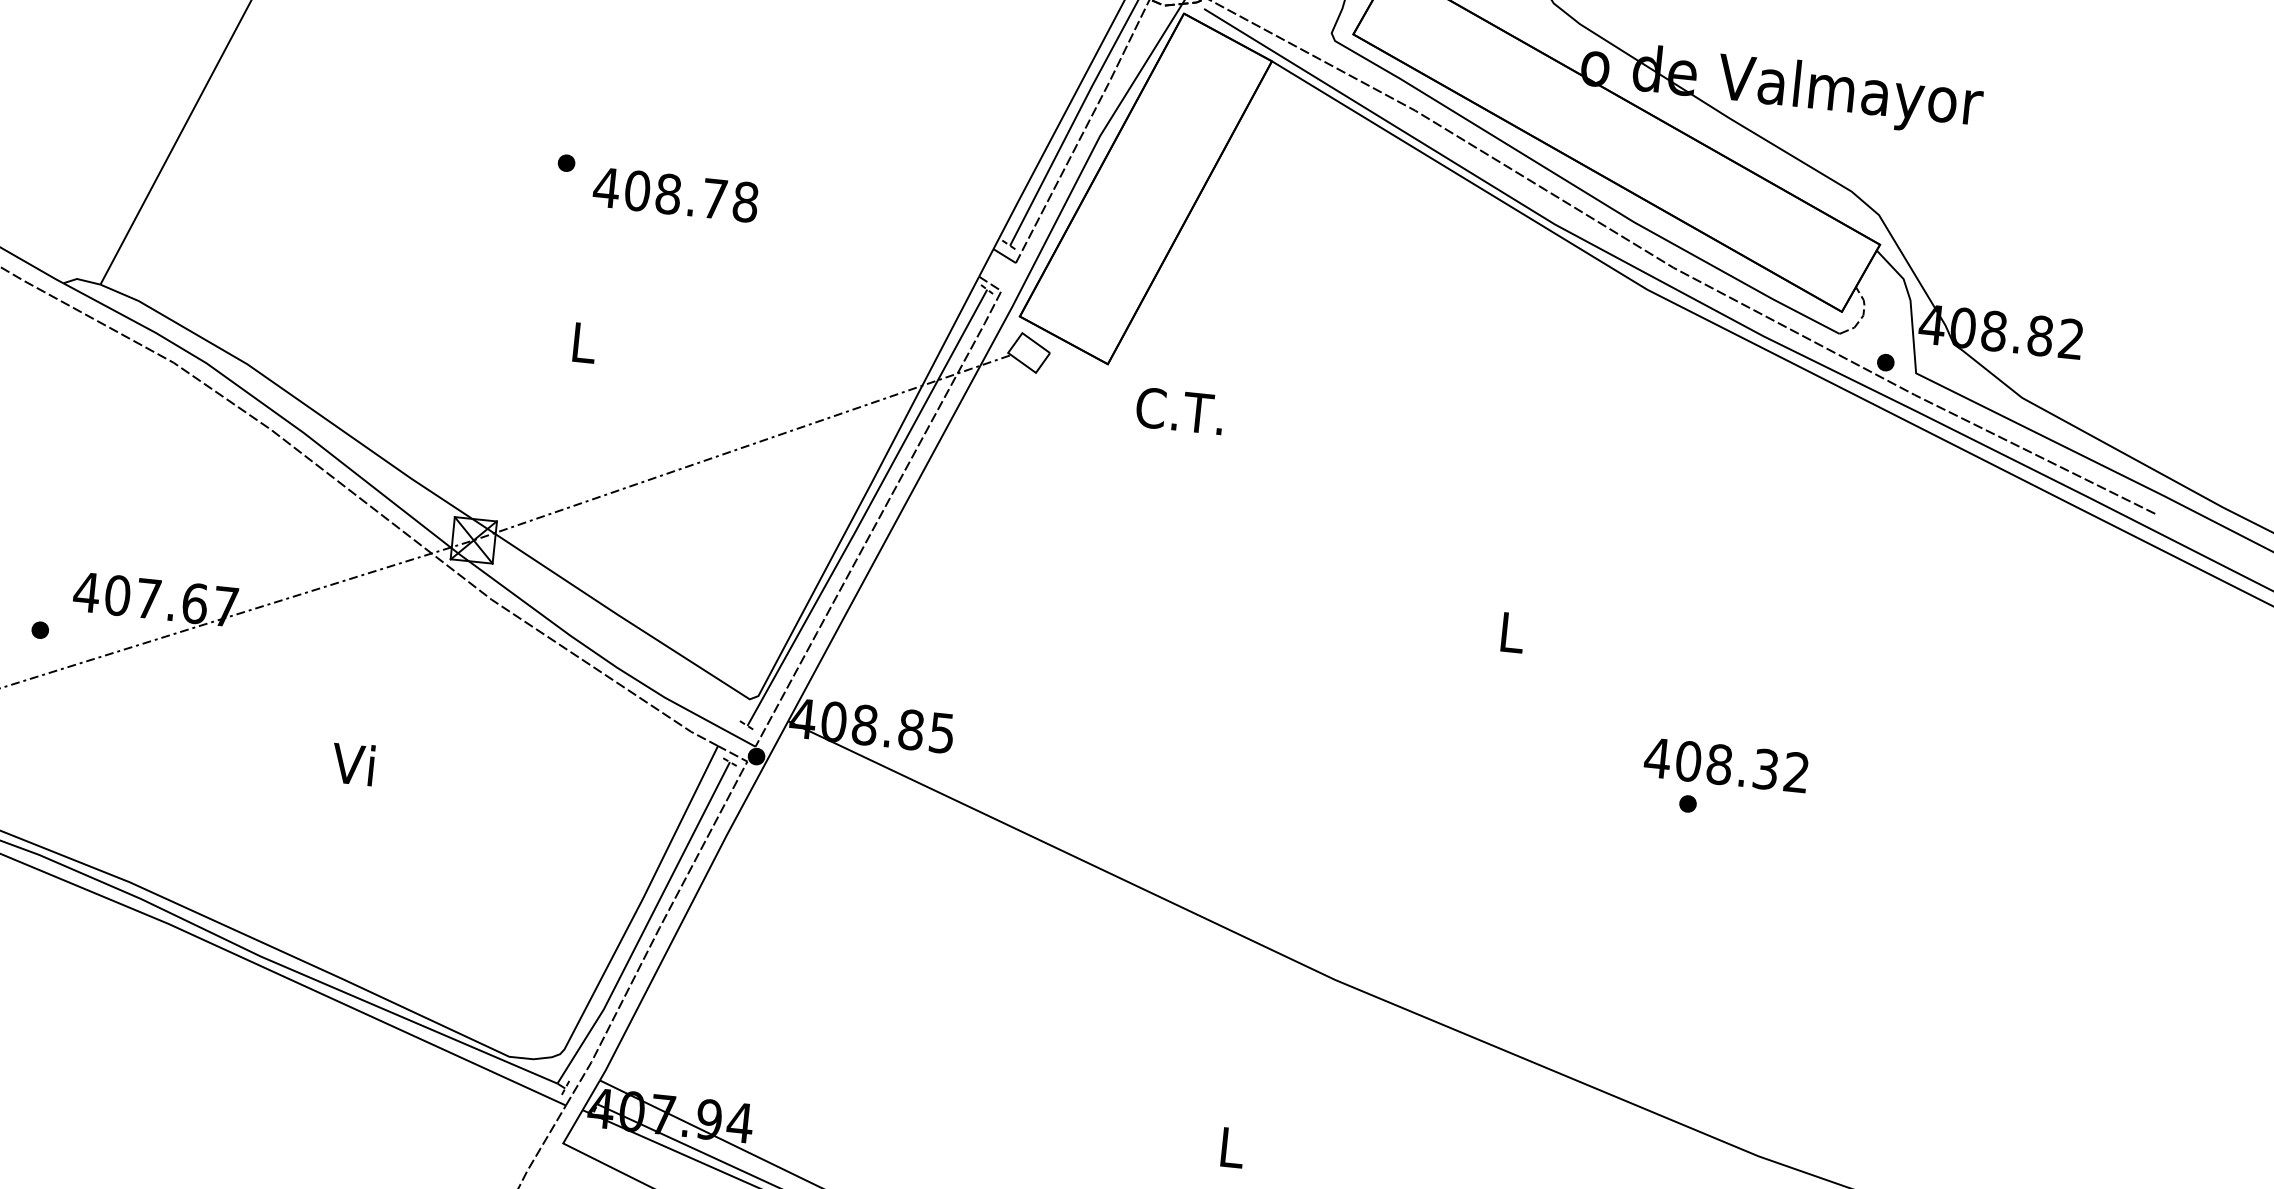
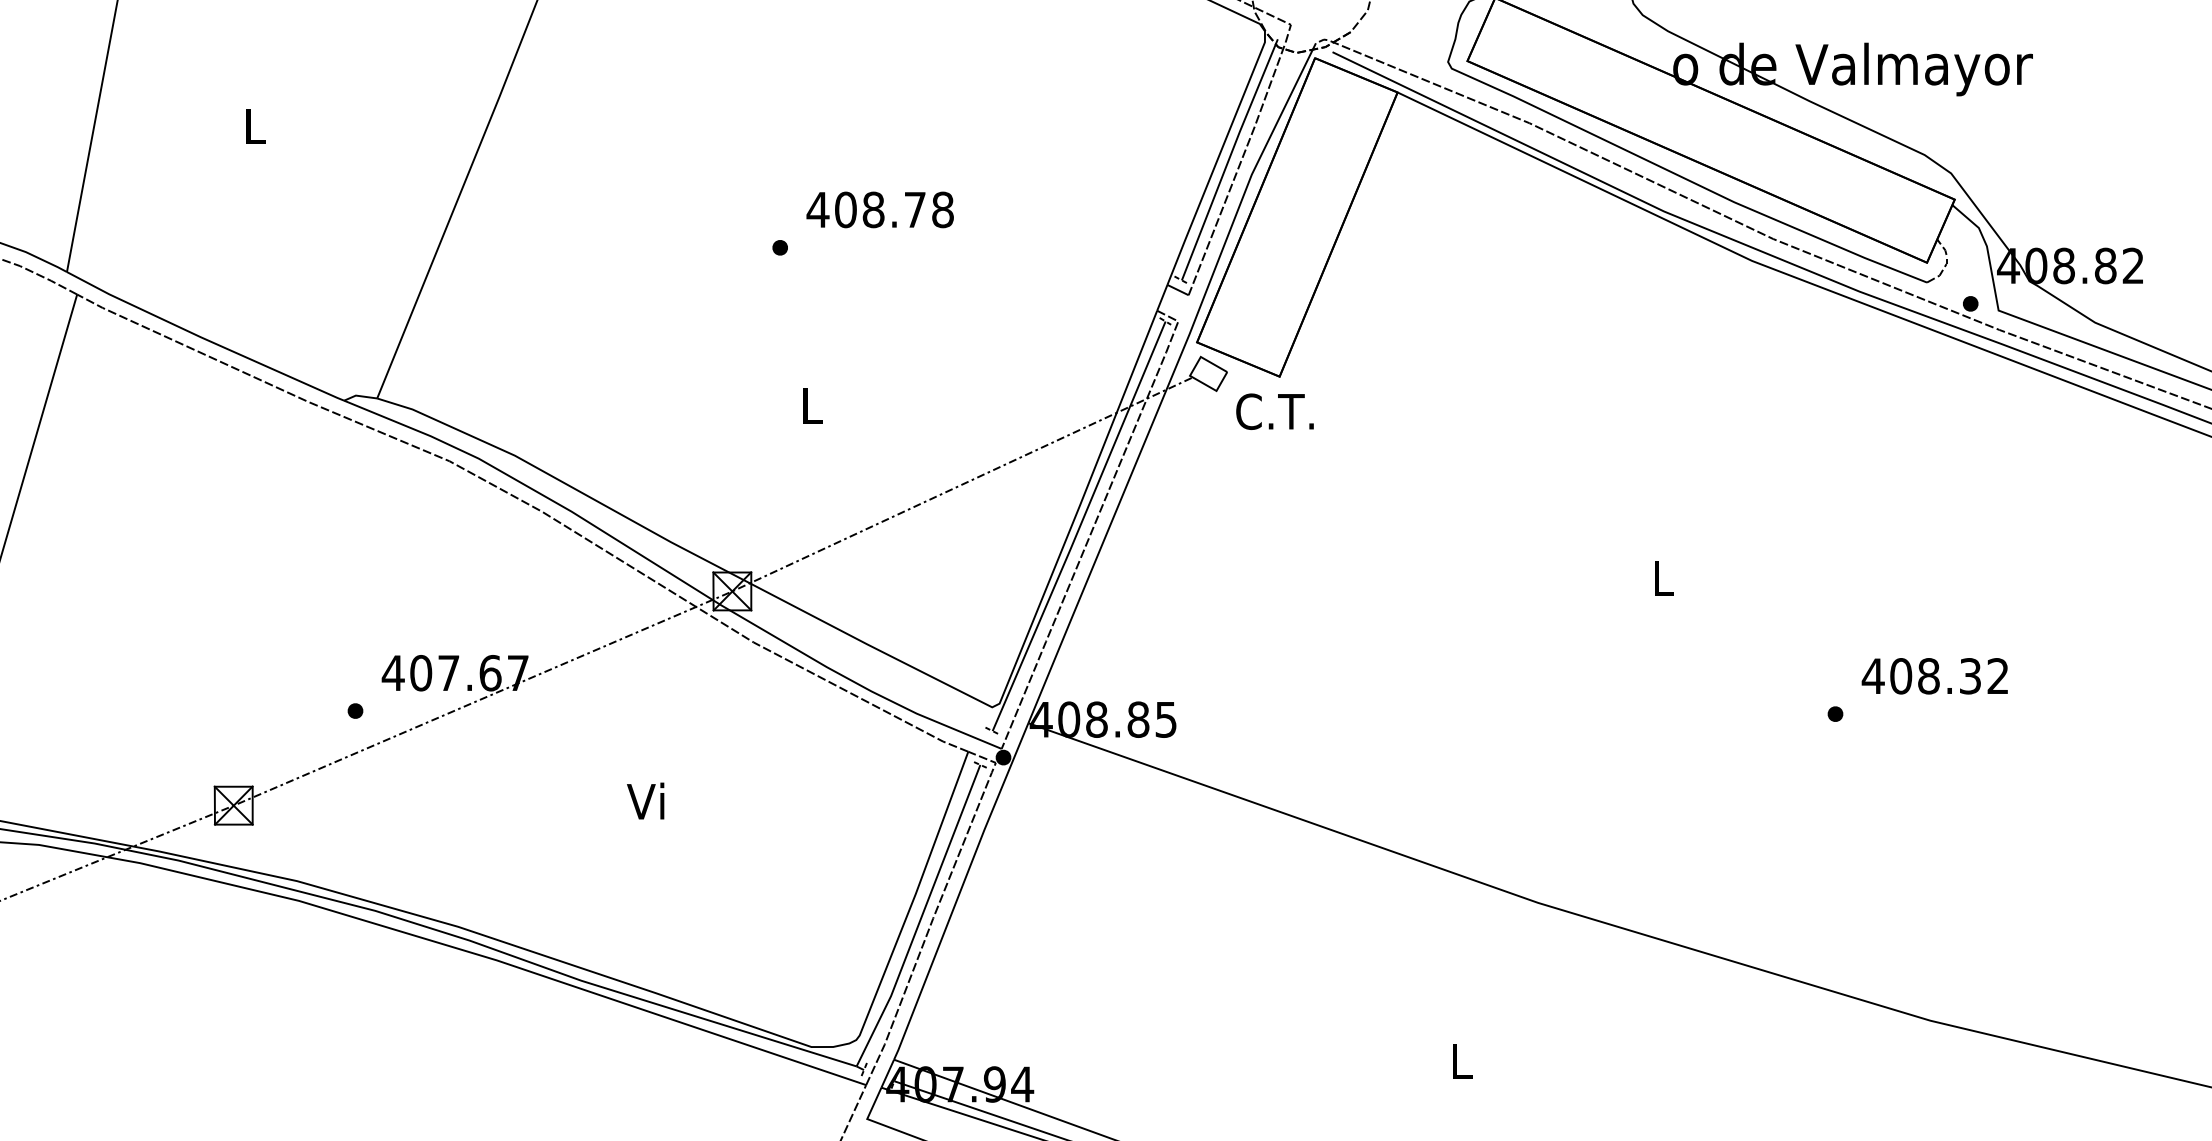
text: (675, 194) -> (879, 209), moved
text: (1179, 410) -> (1274, 411), moved
text: (1725, 765) -> (1934, 676), moved

